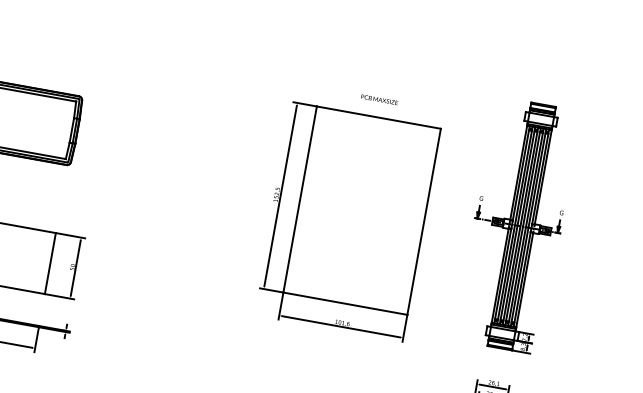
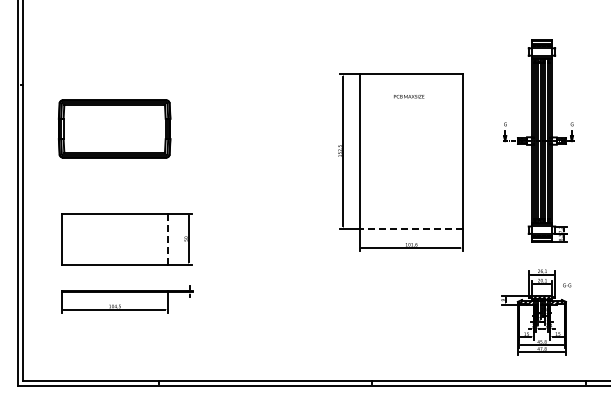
text: (380, 99) -> (409, 96), moved
line: (50, 263) -> (167, 239), solid -> dashed
line: (345, 303) -> (411, 228), solid -> dashed

